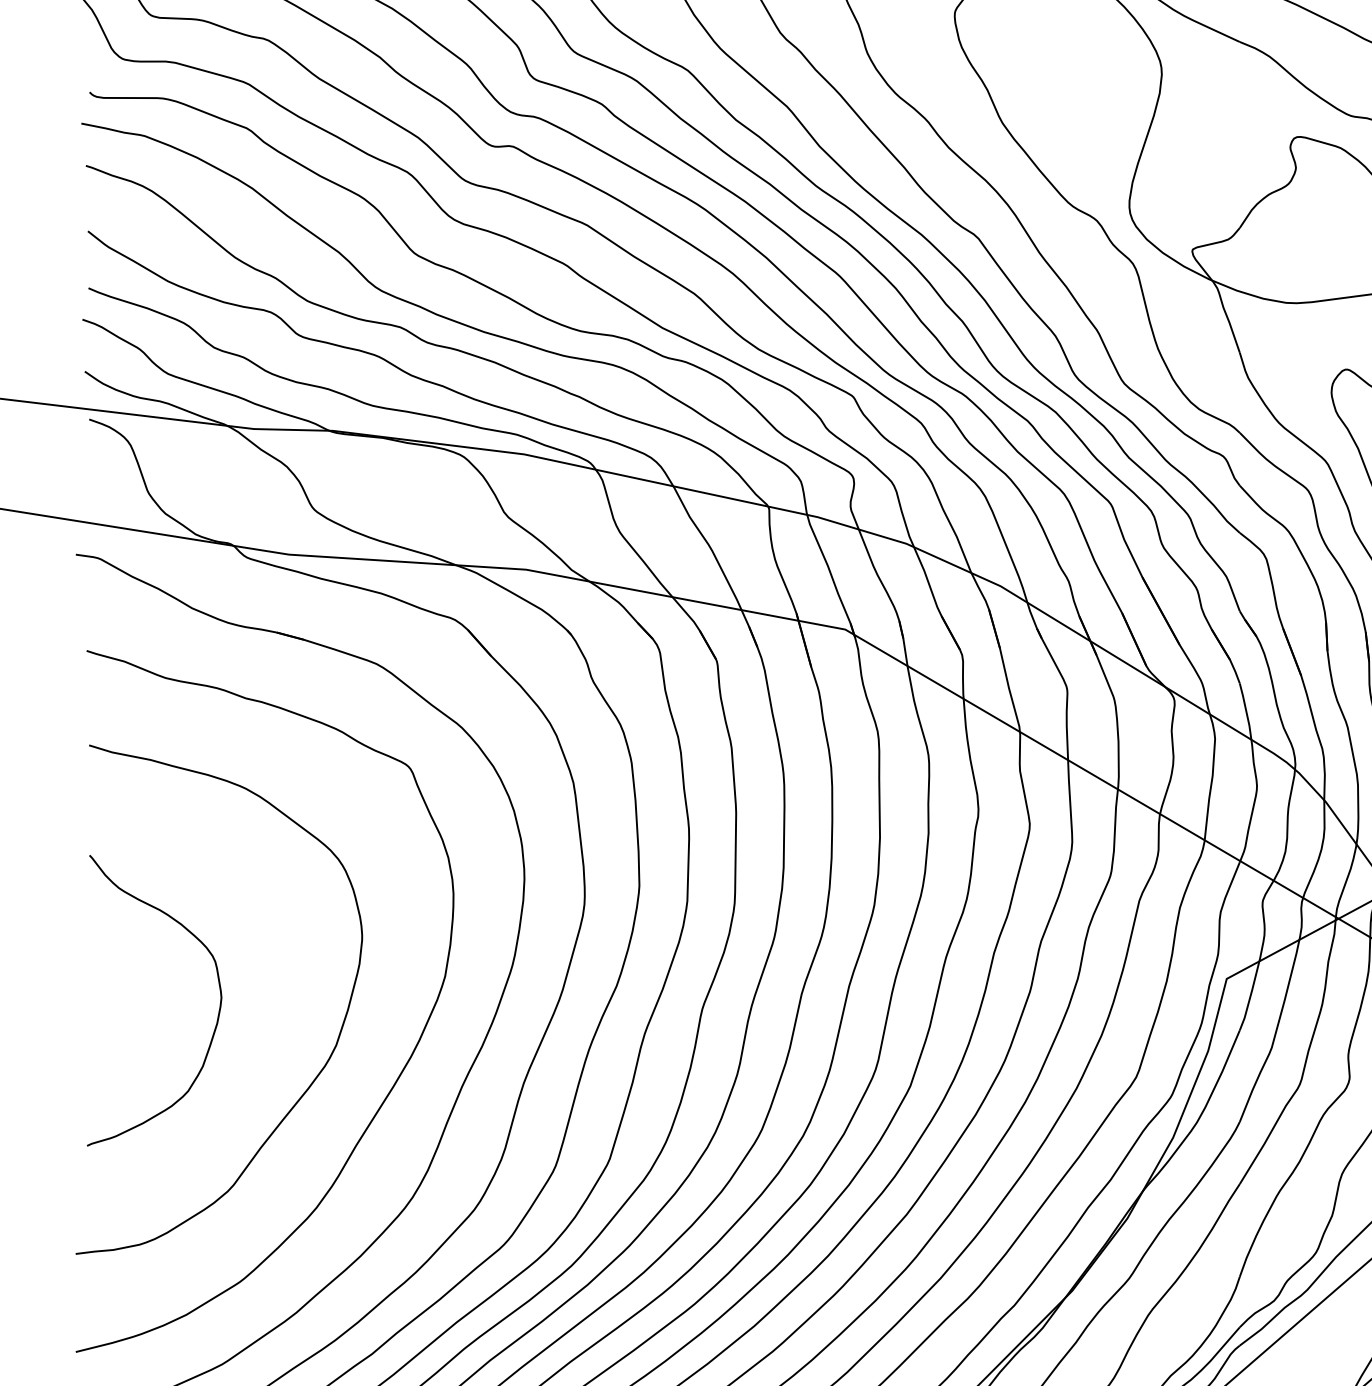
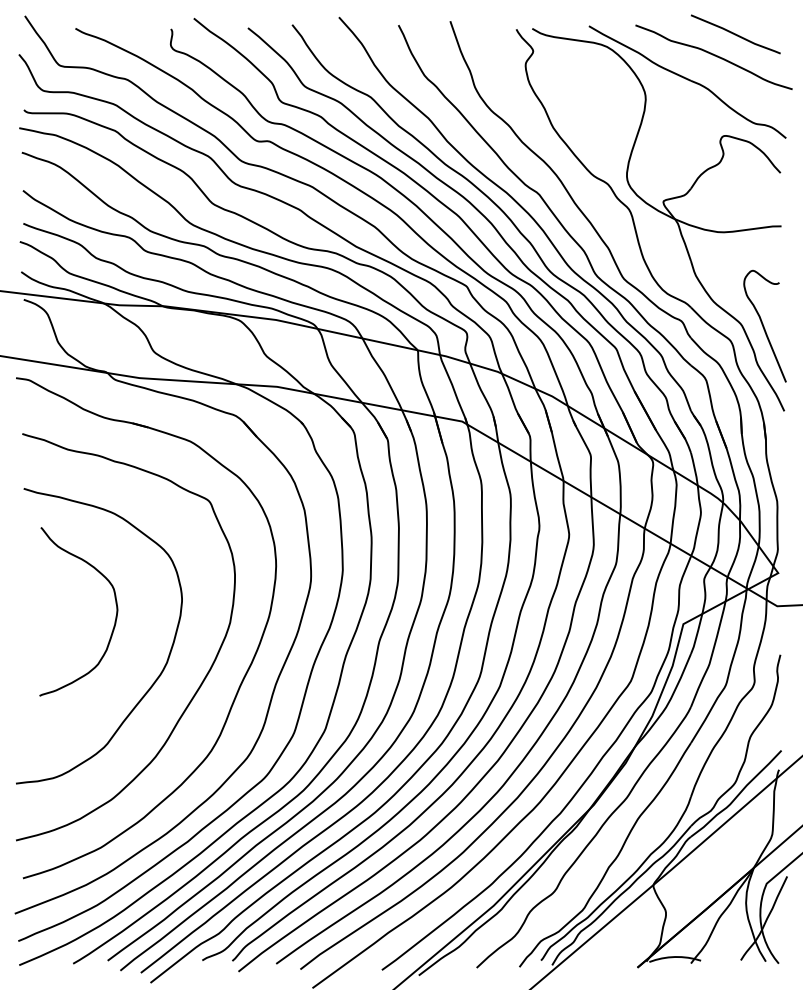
curve: (218, 1008) -> (115, 616), moved

